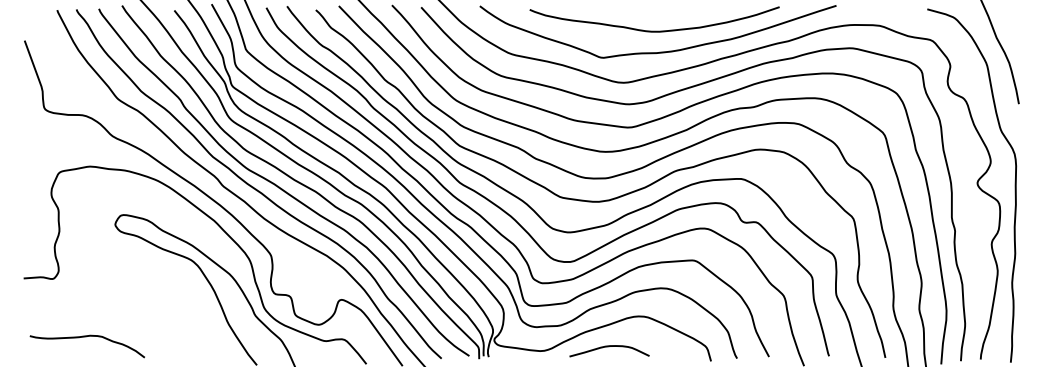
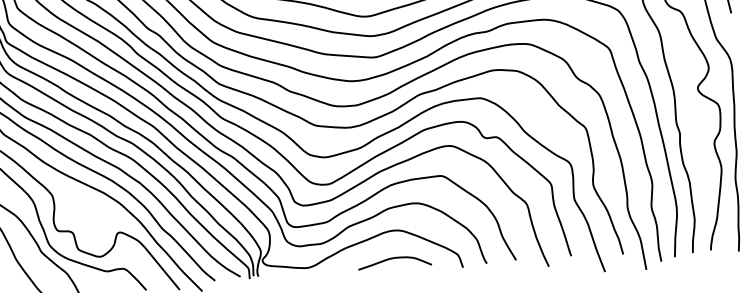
curve: (609, 347) -> (394, 259), moved

